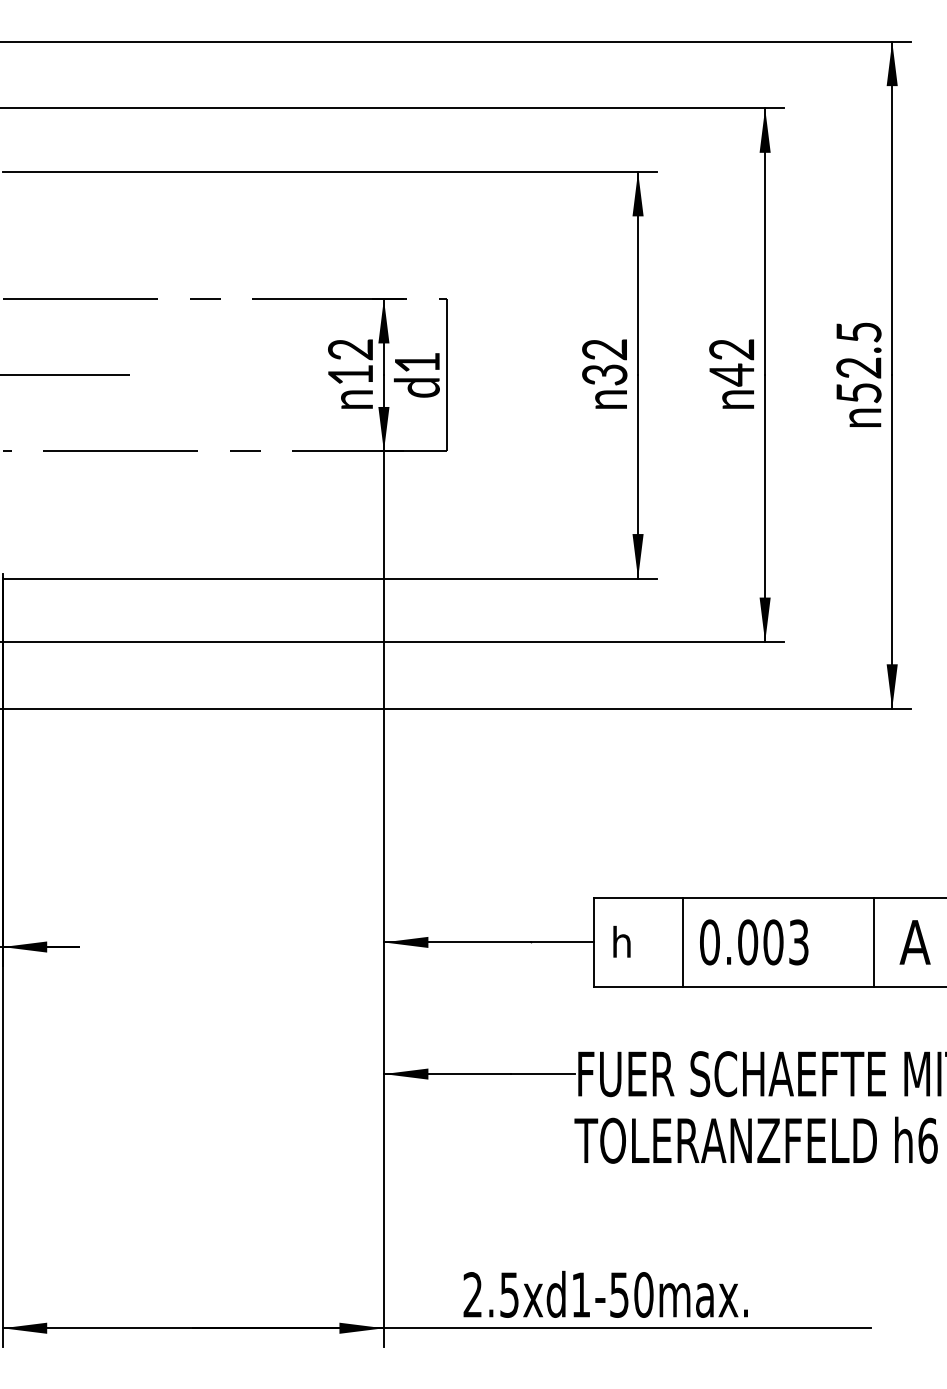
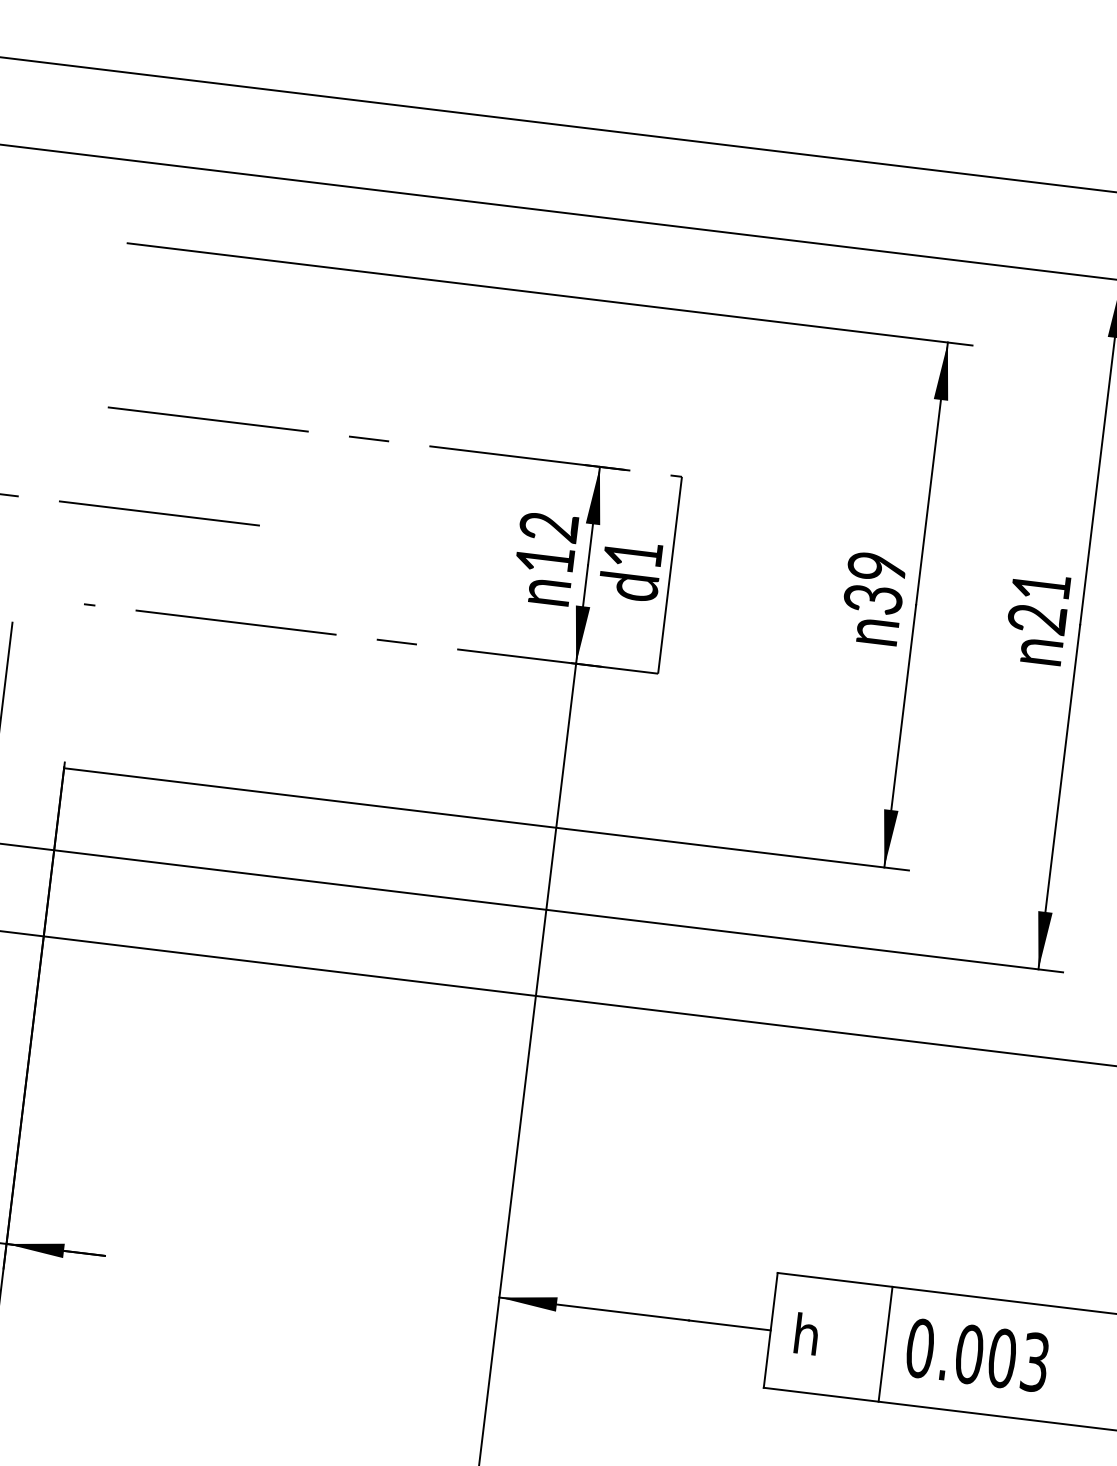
text: (604, 349) -> (876, 566), 32 -> 39
text: (731, 362) -> (1038, 603), 42 -> 21

